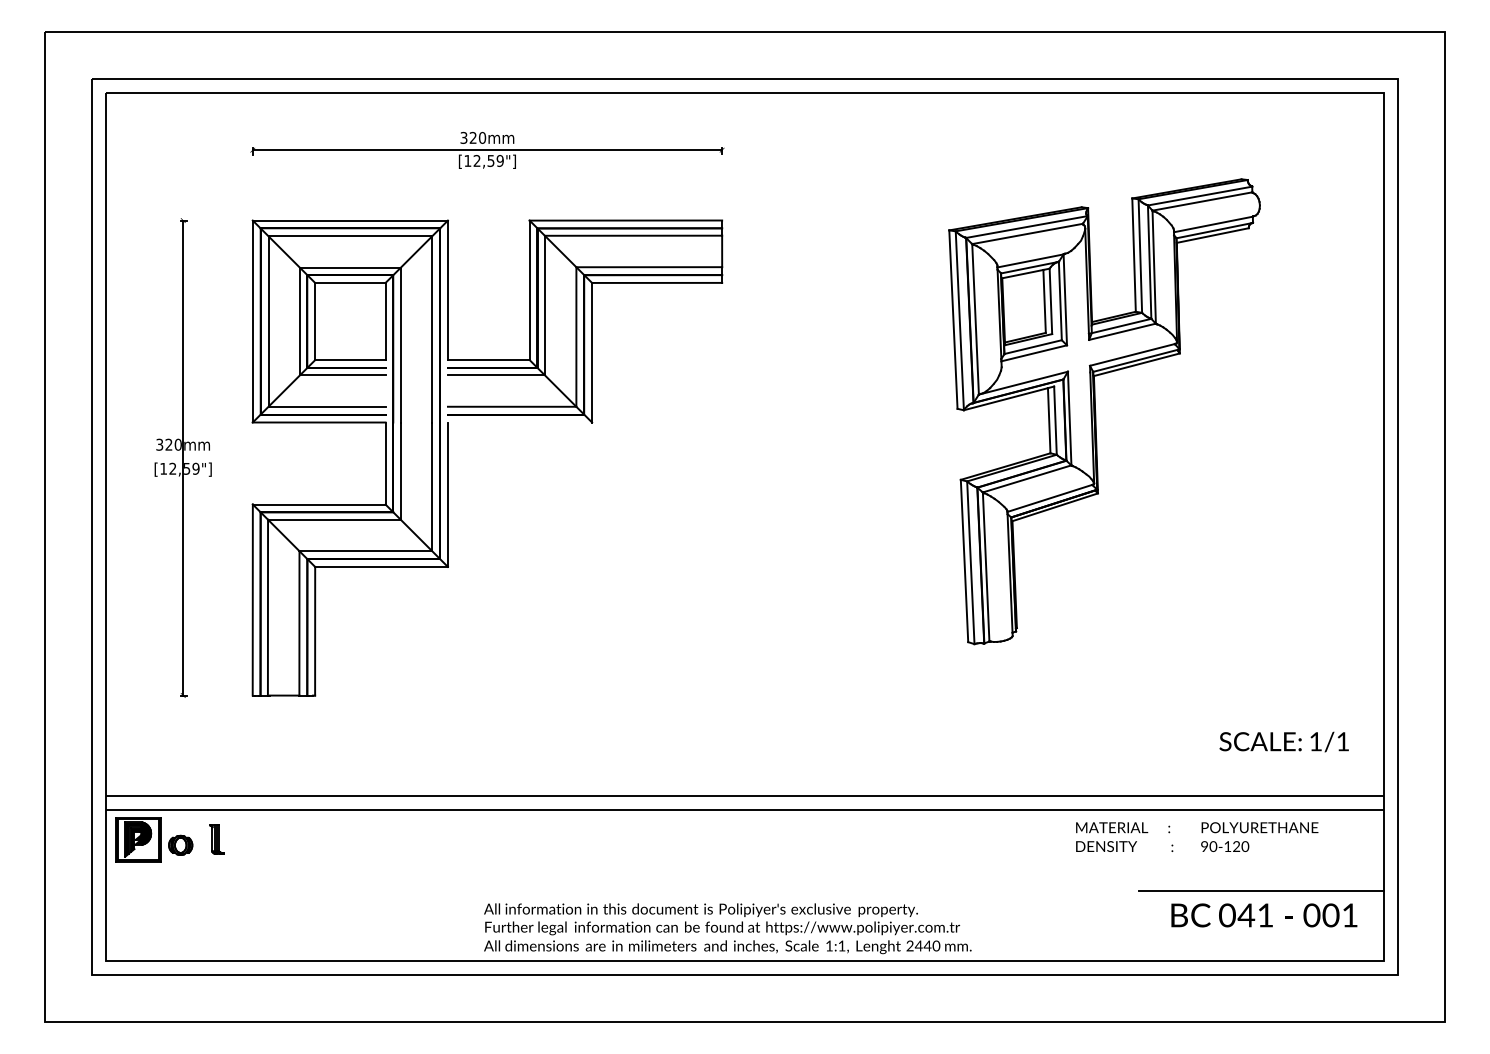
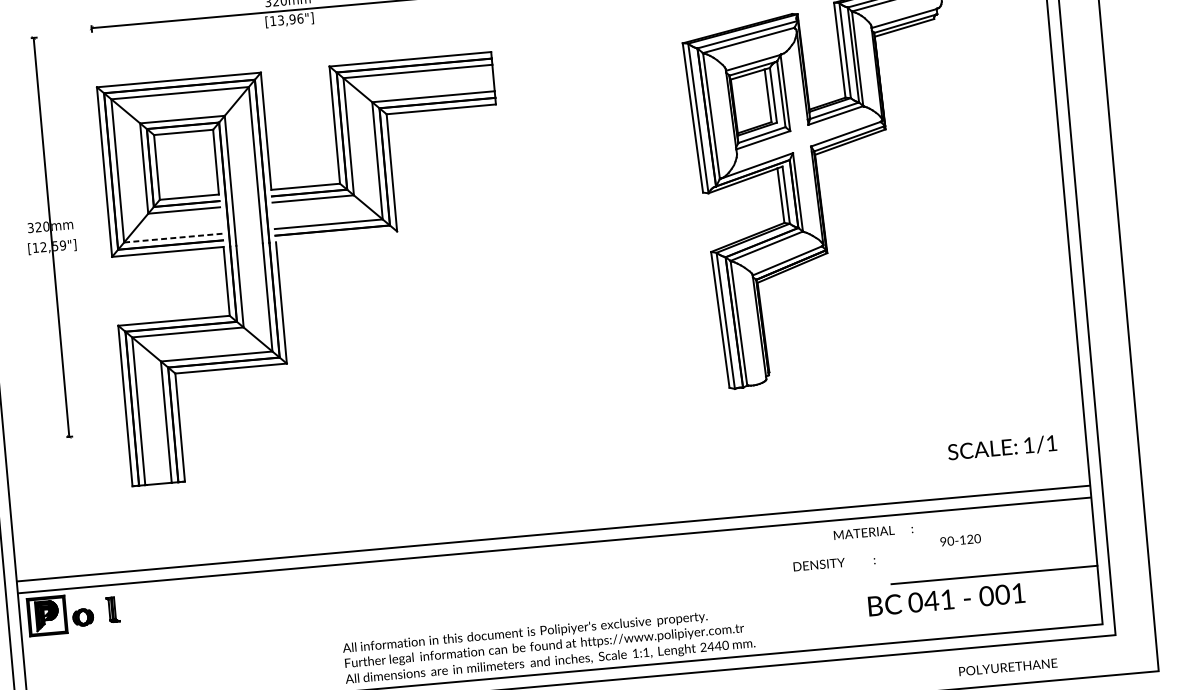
text: (488, 160) -> (290, 19), [12,59"] -> [13,96"]
line: (327, 406) -> (173, 237), solid -> dashed
part: (182, 457) -> (50, 236), moved
text: (1259, 827) -> (1007, 667), moved
text: (1124, 846) -> (834, 563), moved
text: (1264, 915) -> (946, 599), moved

